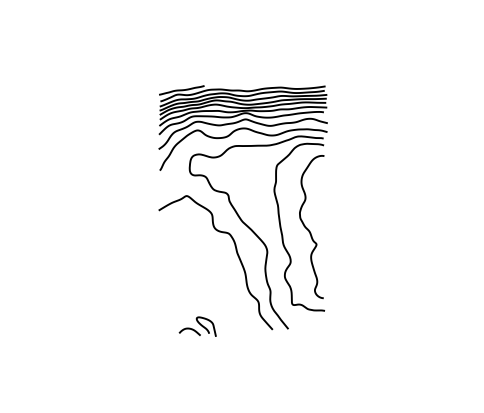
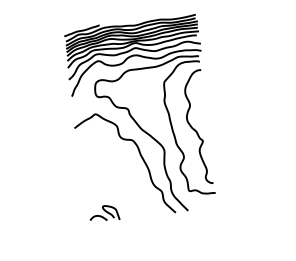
part: (197, 326) -> (104, 213), moved

